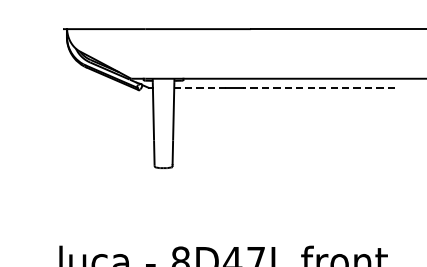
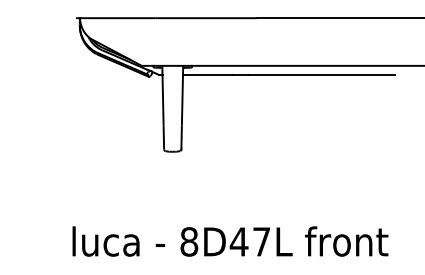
line: (199, 87) -> (207, 74), dashed -> solid
line: (319, 87) -> (322, 74), dashed -> solid

